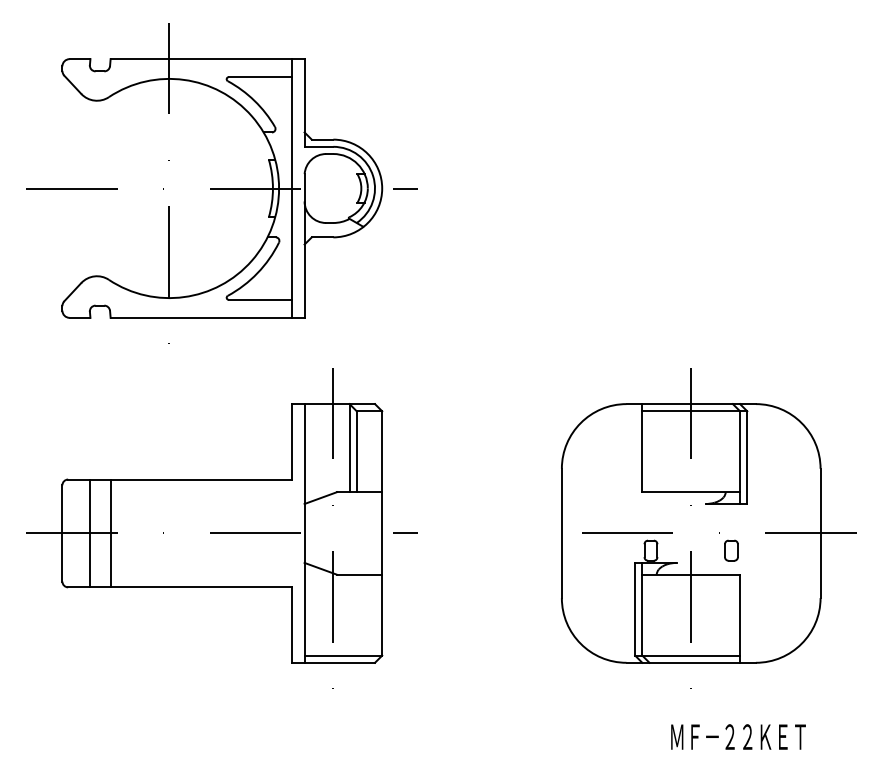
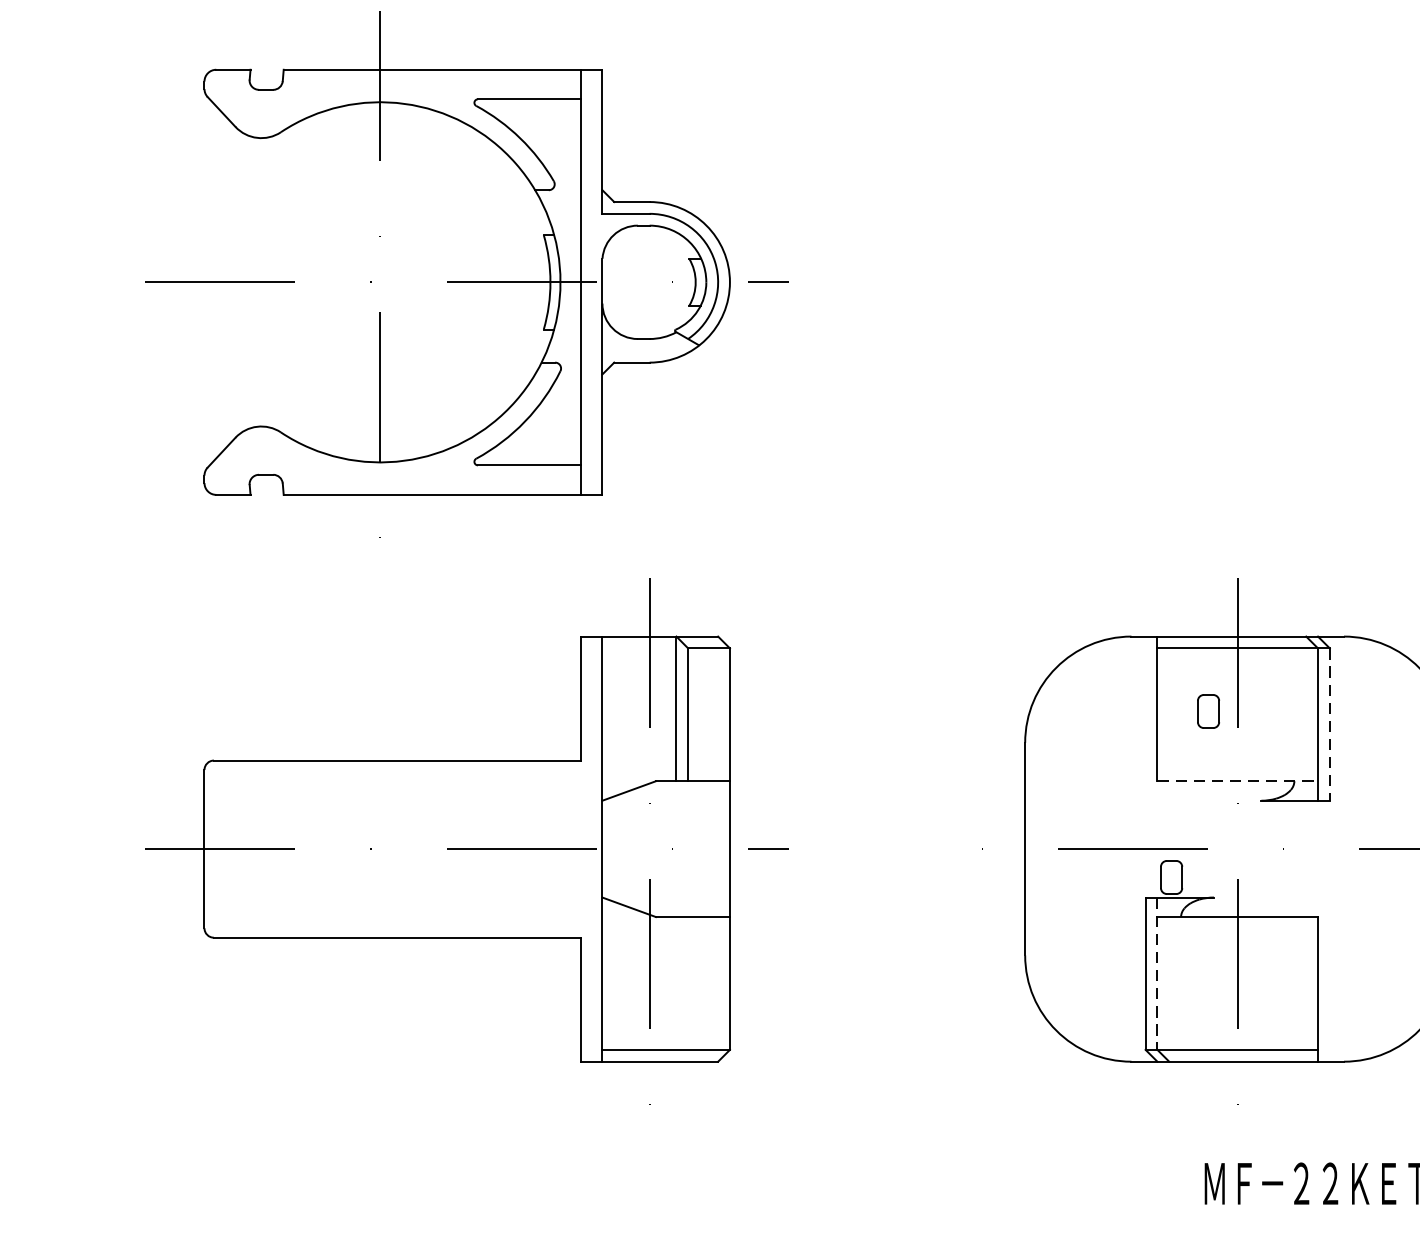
line: (747, 458) -> (1330, 725), solid -> dashed
line: (691, 492) -> (1238, 781), solid -> dashed
line: (90, 533) -> (250, 849), removed
line: (110, 533) -> (283, 849), removed
part: (731, 550) -> (1208, 711), moved
line: (642, 609) -> (1157, 974), solid -> dashed

